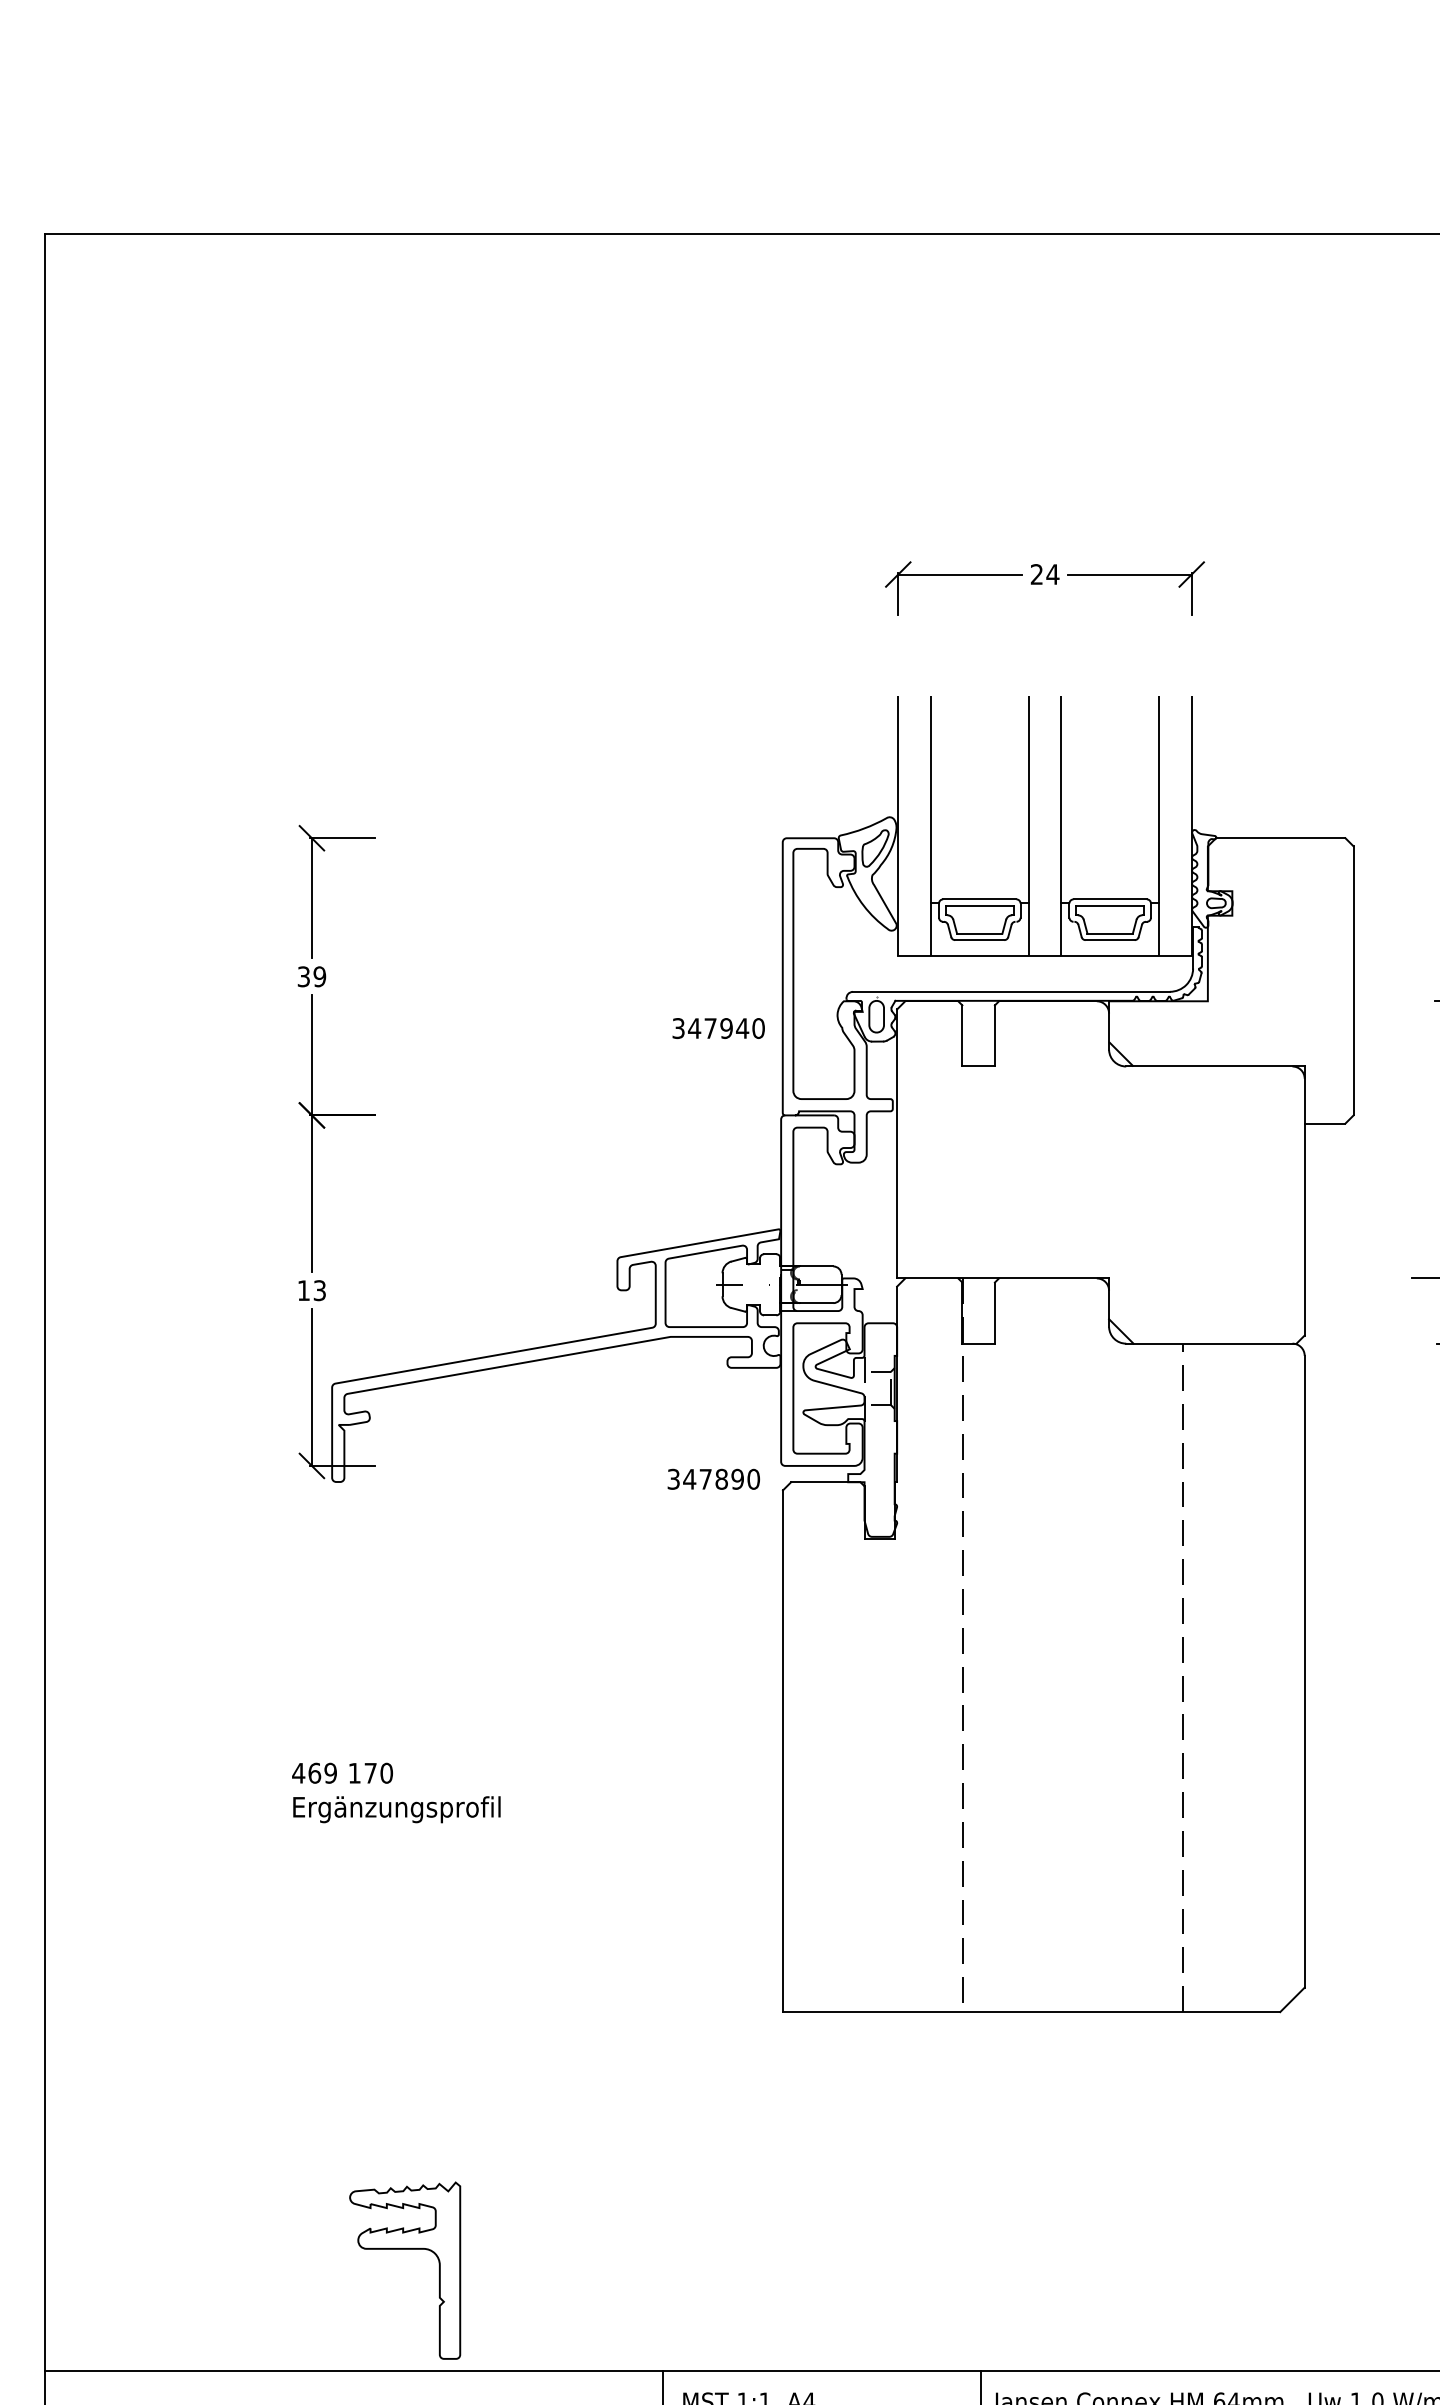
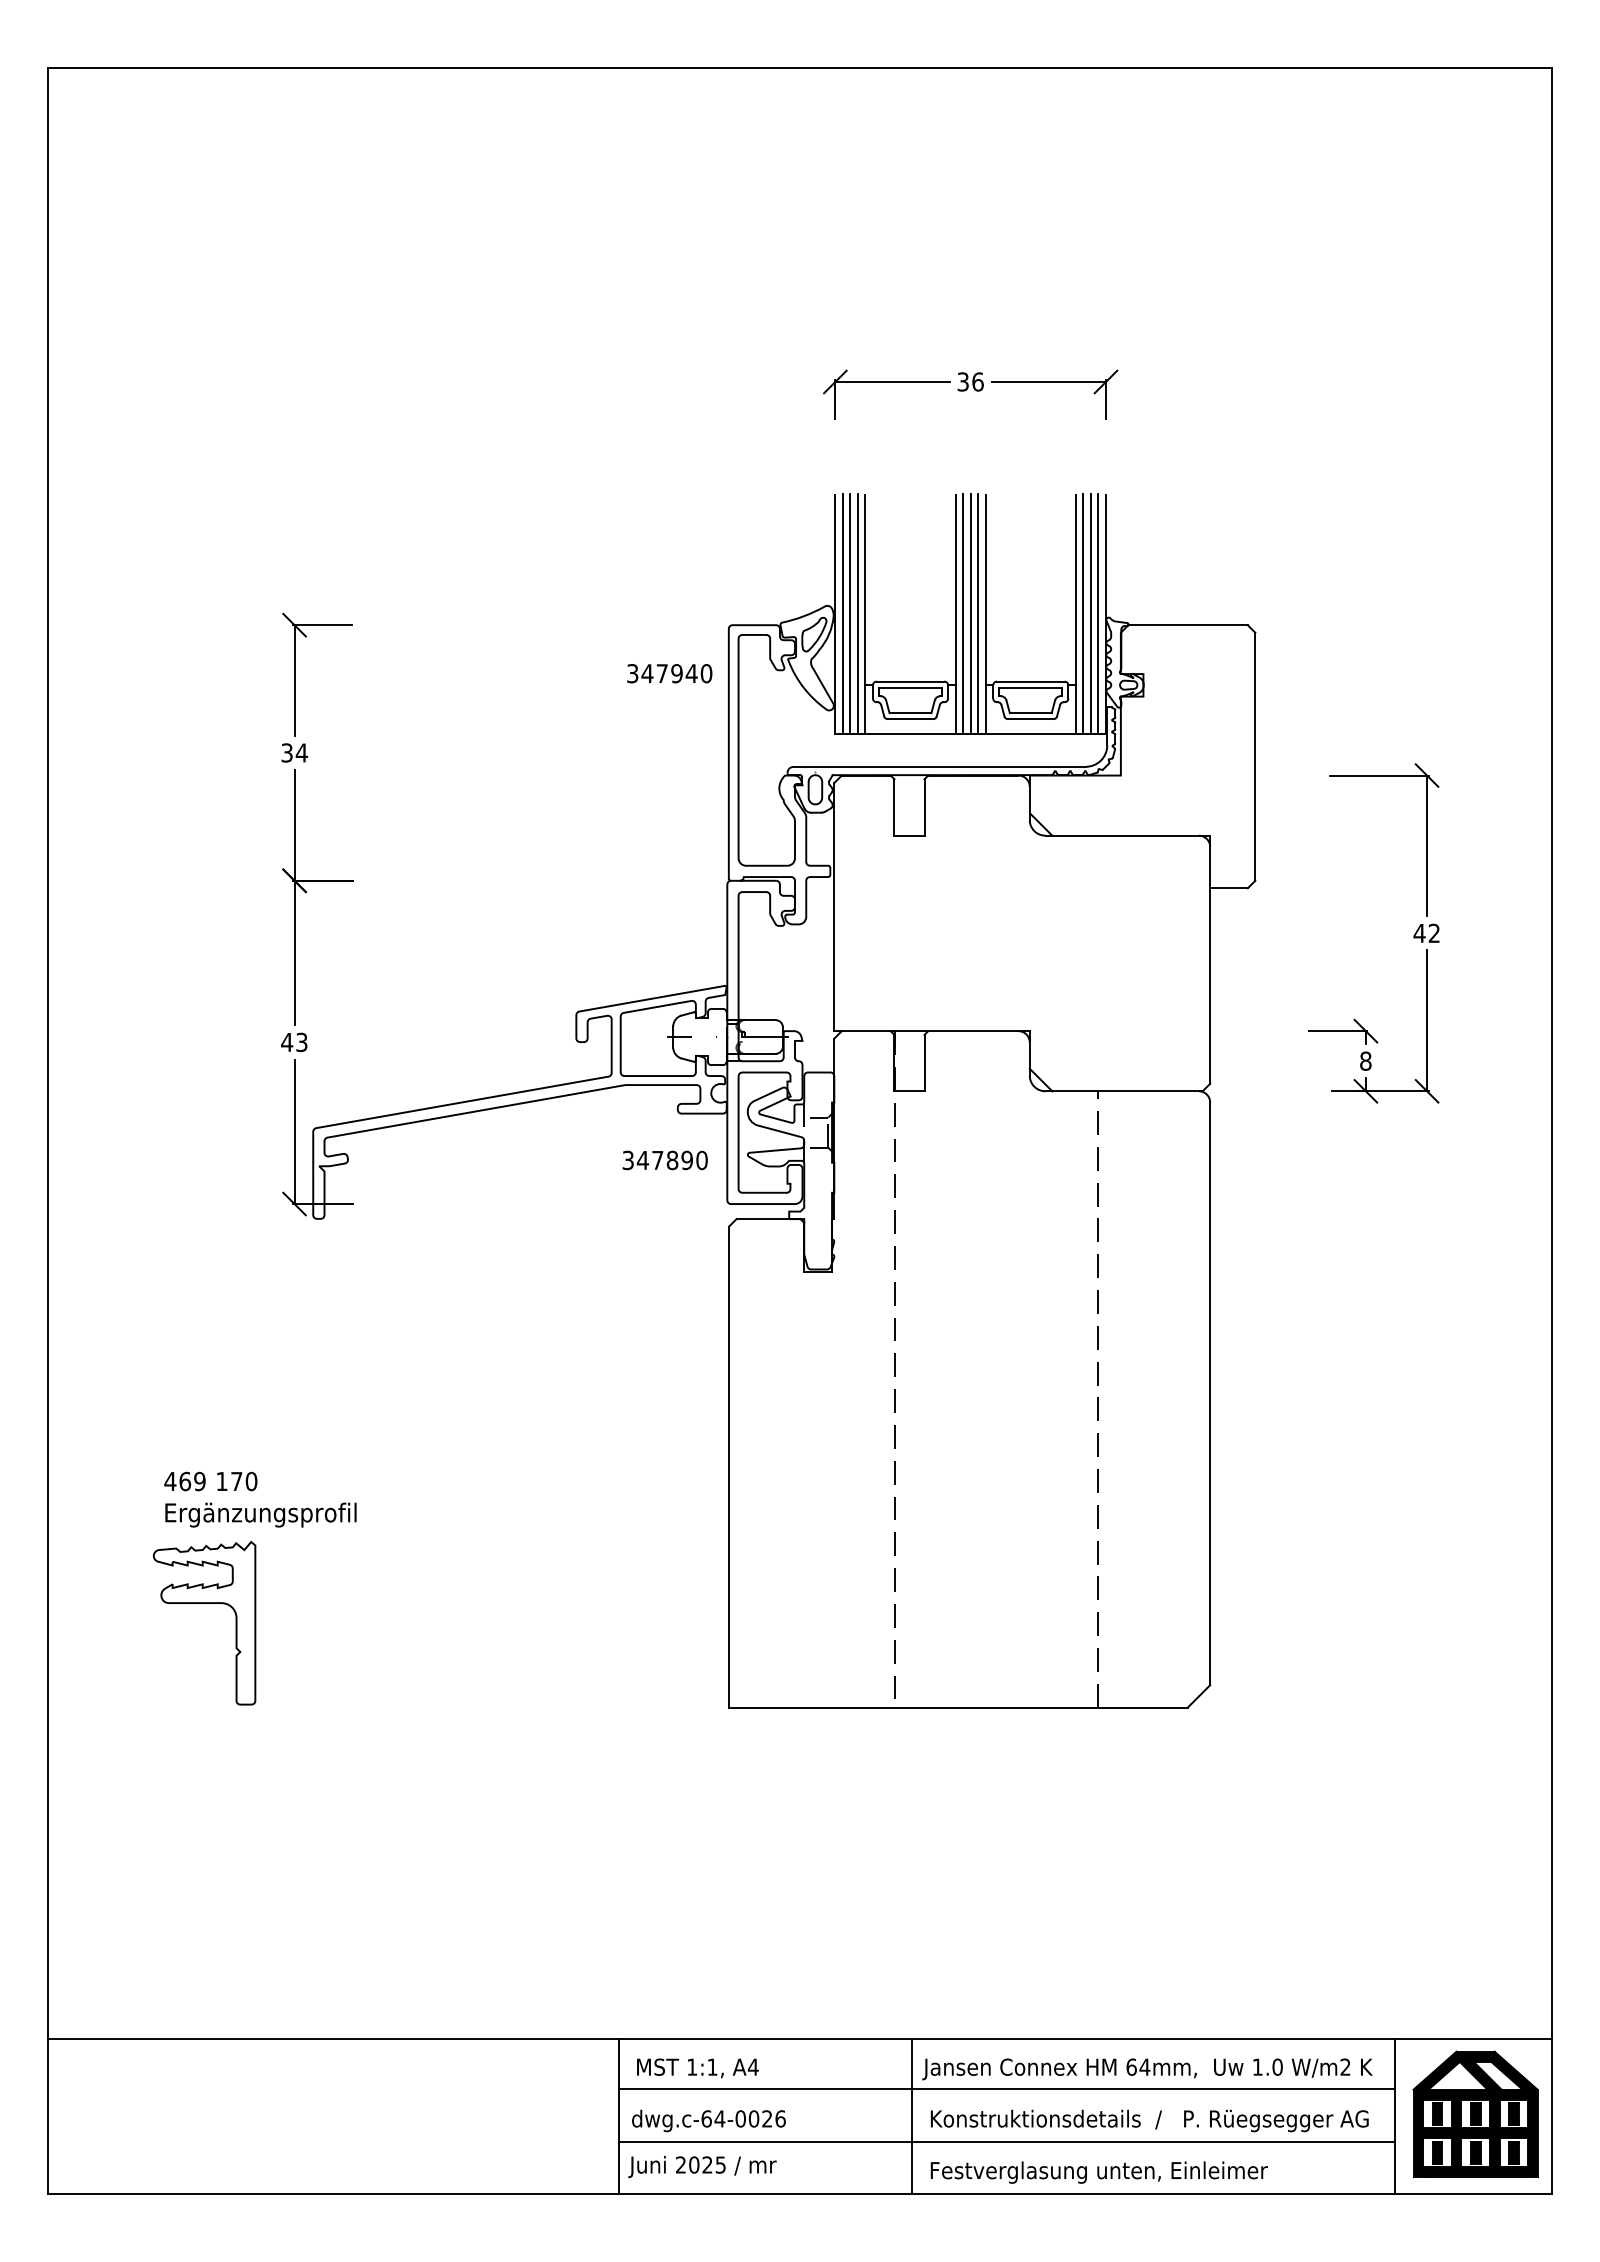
text: (1044, 574) -> (970, 381), 24 -> 36
line: (906, 826) -> (842, 614), added
line: (914, 826) -> (850, 614), added
line: (922, 826) -> (857, 614), added
line: (1037, 826) -> (963, 614), added
line: (1044, 826) -> (970, 614), added
line: (1053, 826) -> (978, 614), added
line: (1167, 826) -> (1083, 614), added
line: (1174, 826) -> (1090, 614), added
line: (1183, 826) -> (1098, 614), added
text: (319, 976) -> (301, 752), 39 -> 34
text: (718, 1028) -> (669, 673), moved
text: (304, 1290) -> (287, 1042), 13 -> 43
text: (713, 1479) -> (664, 1160), moved
text: (396, 1792) -> (260, 1499), moved
part: (405, 2249) -> (204, 1603), moved

